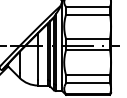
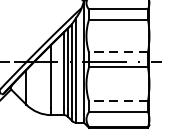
line: (88, 38) -> (119, 51), solid -> dashed
line: (88, 75) -> (119, 101), solid -> dashed

